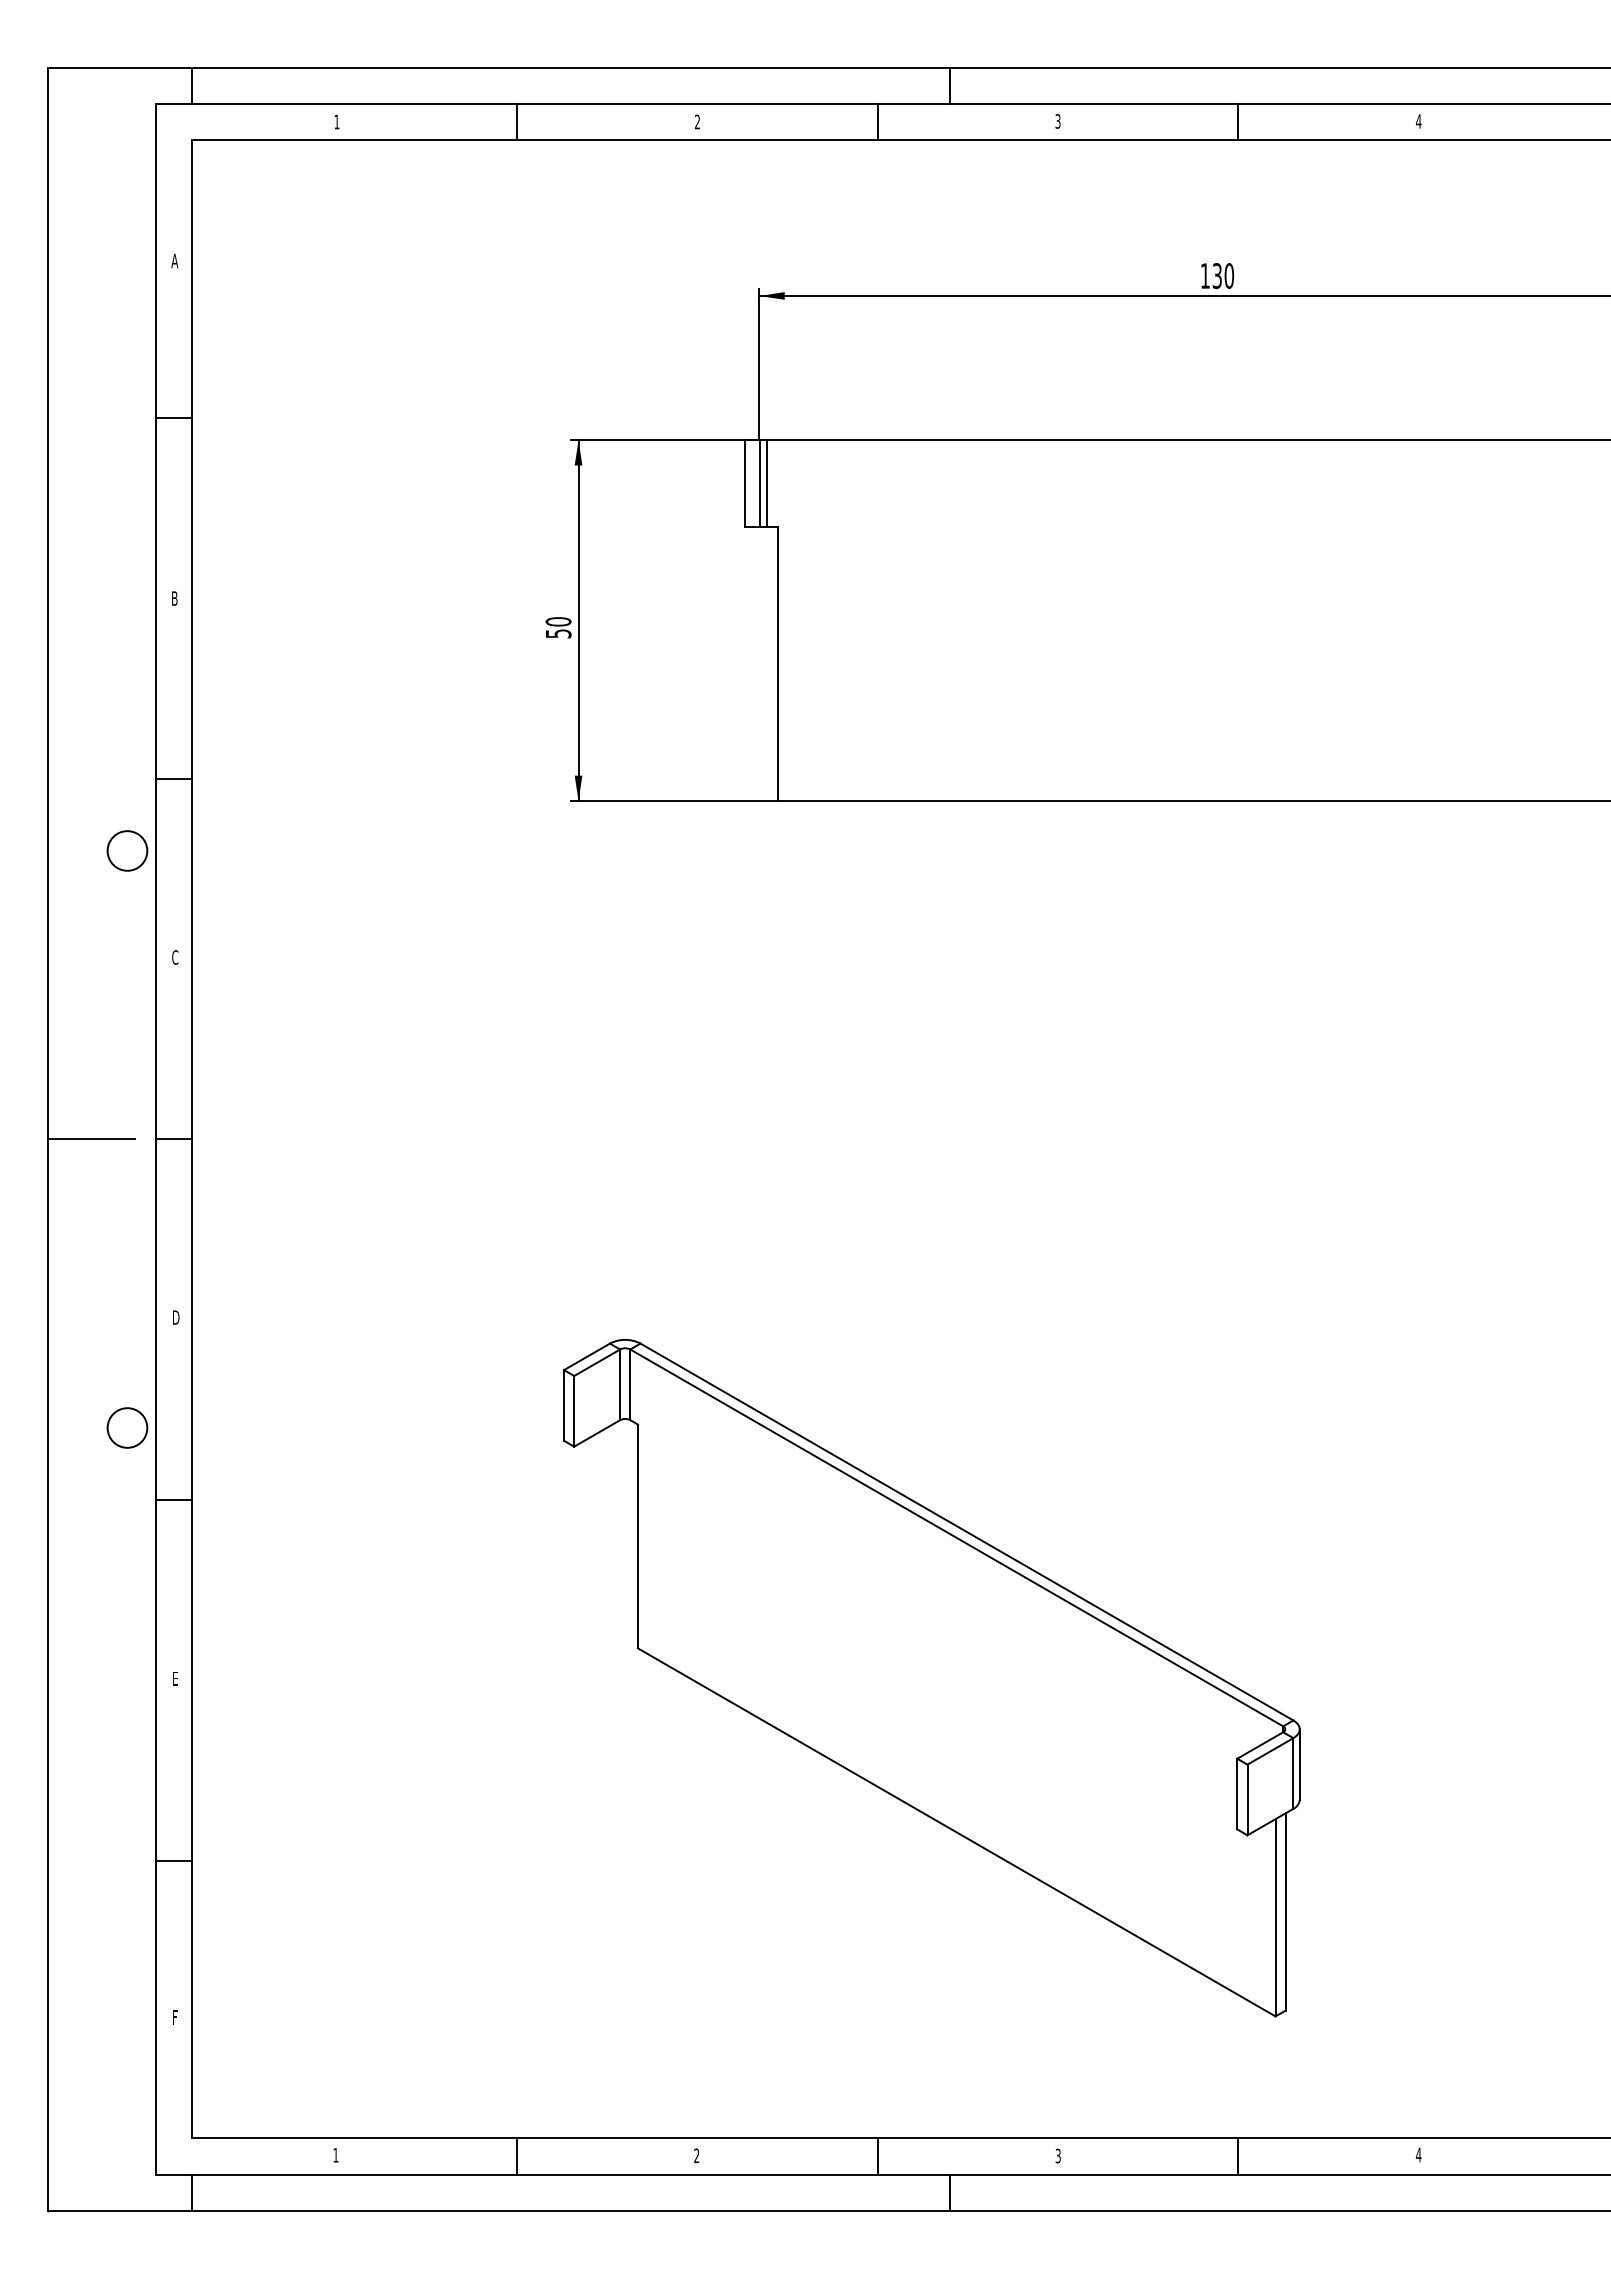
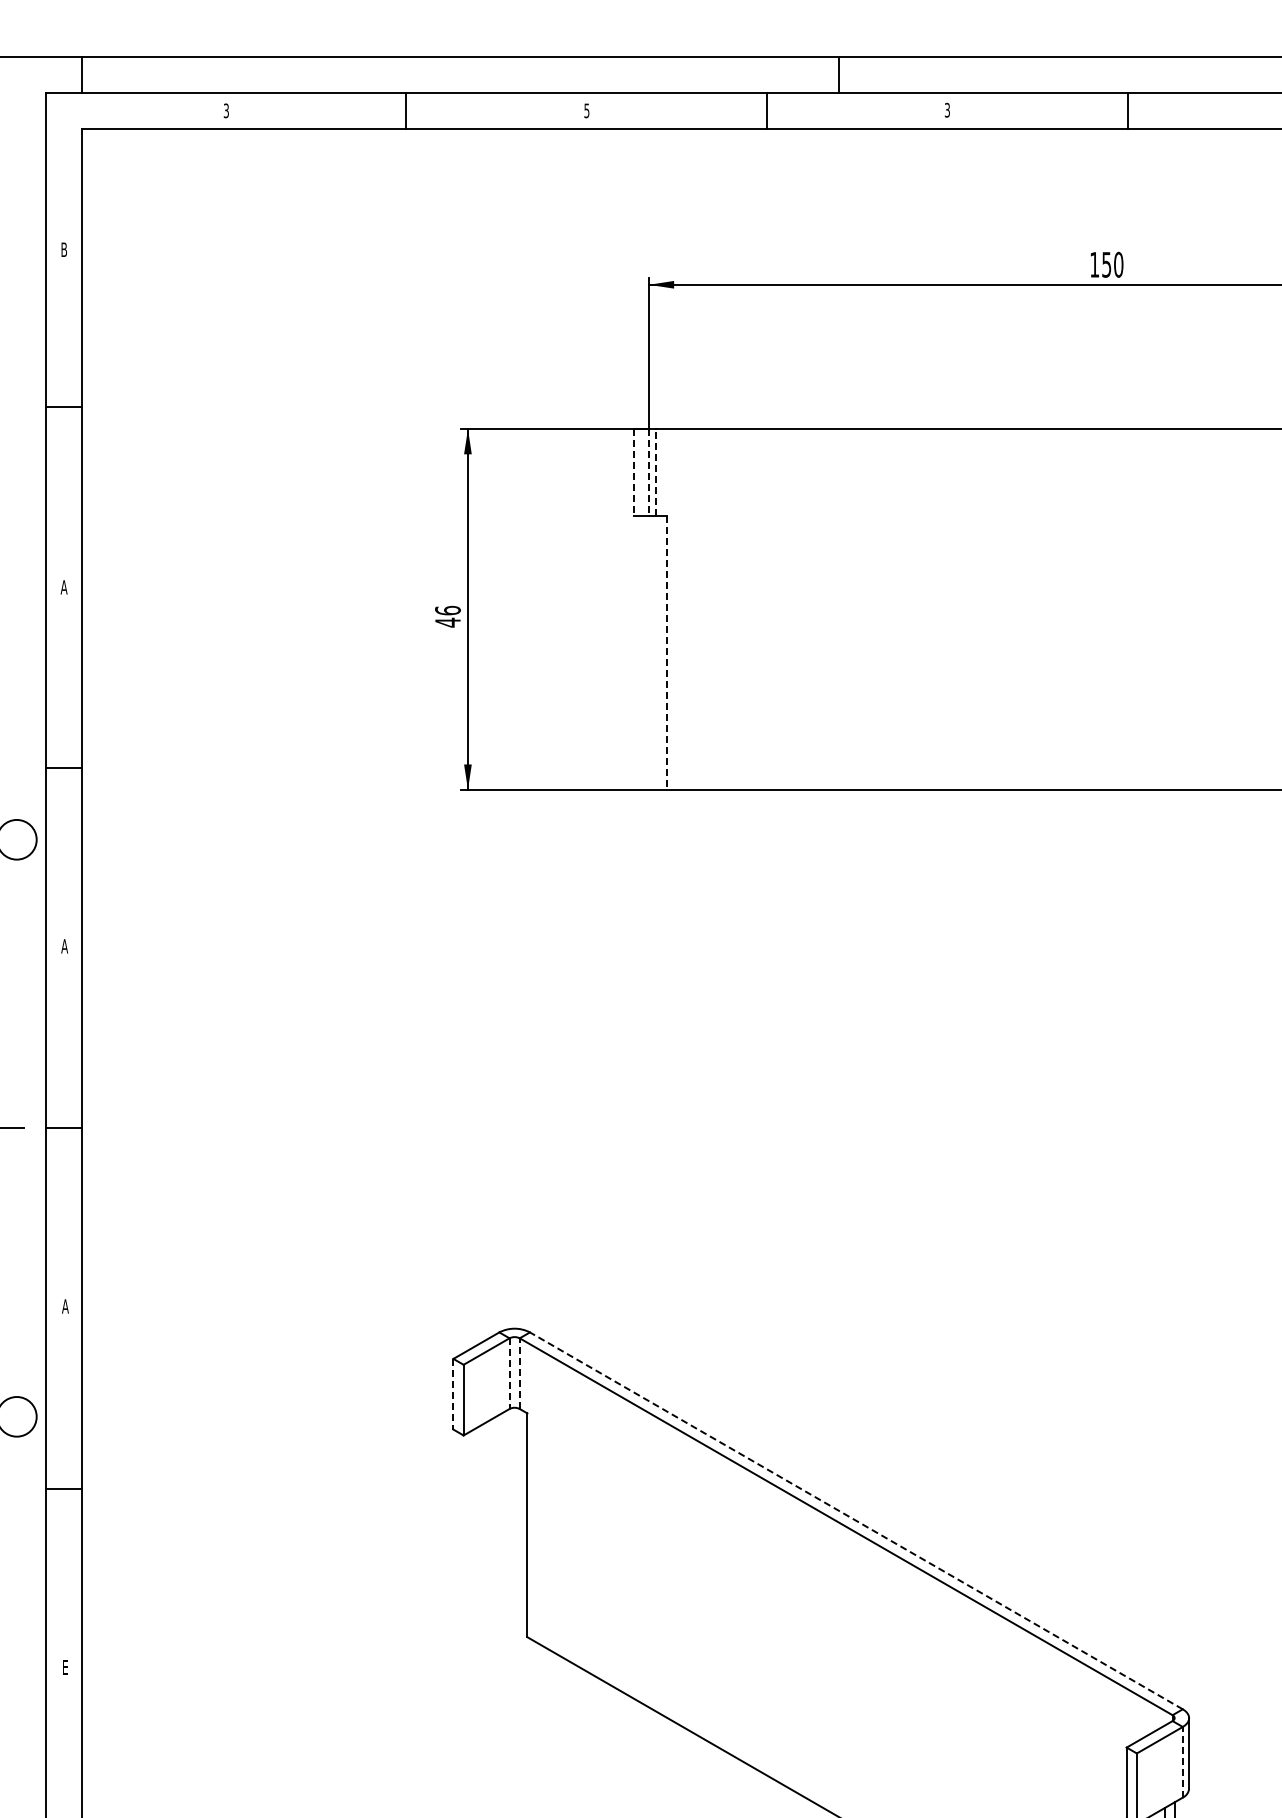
text: (336, 121) -> (225, 110), 1 -> 3
text: (697, 121) -> (586, 110), 2 -> 5
text: (174, 260) -> (63, 249), A -> B
text: (1217, 275) -> (1106, 264), 130 -> 150
line: (766, 483) -> (655, 472), solid -> dashed
line: (745, 484) -> (634, 473), solid -> dashed
line: (759, 484) -> (648, 473), solid -> dashed
text: (174, 598) -> (63, 587), B -> A
text: (558, 627) -> (447, 616), 50 -> 46
line: (777, 664) -> (666, 653), solid -> dashed
text: (174, 957) -> (63, 946), C -> A
text: (175, 1317) -> (64, 1306), D -> A
line: (630, 1384) -> (519, 1373), solid -> dashed
line: (620, 1385) -> (509, 1374), solid -> dashed
line: (564, 1405) -> (453, 1394), solid -> dashed
line: (966, 1532) -> (855, 1521), solid -> dashed
line: (1293, 1772) -> (1182, 1761), solid -> dashed

